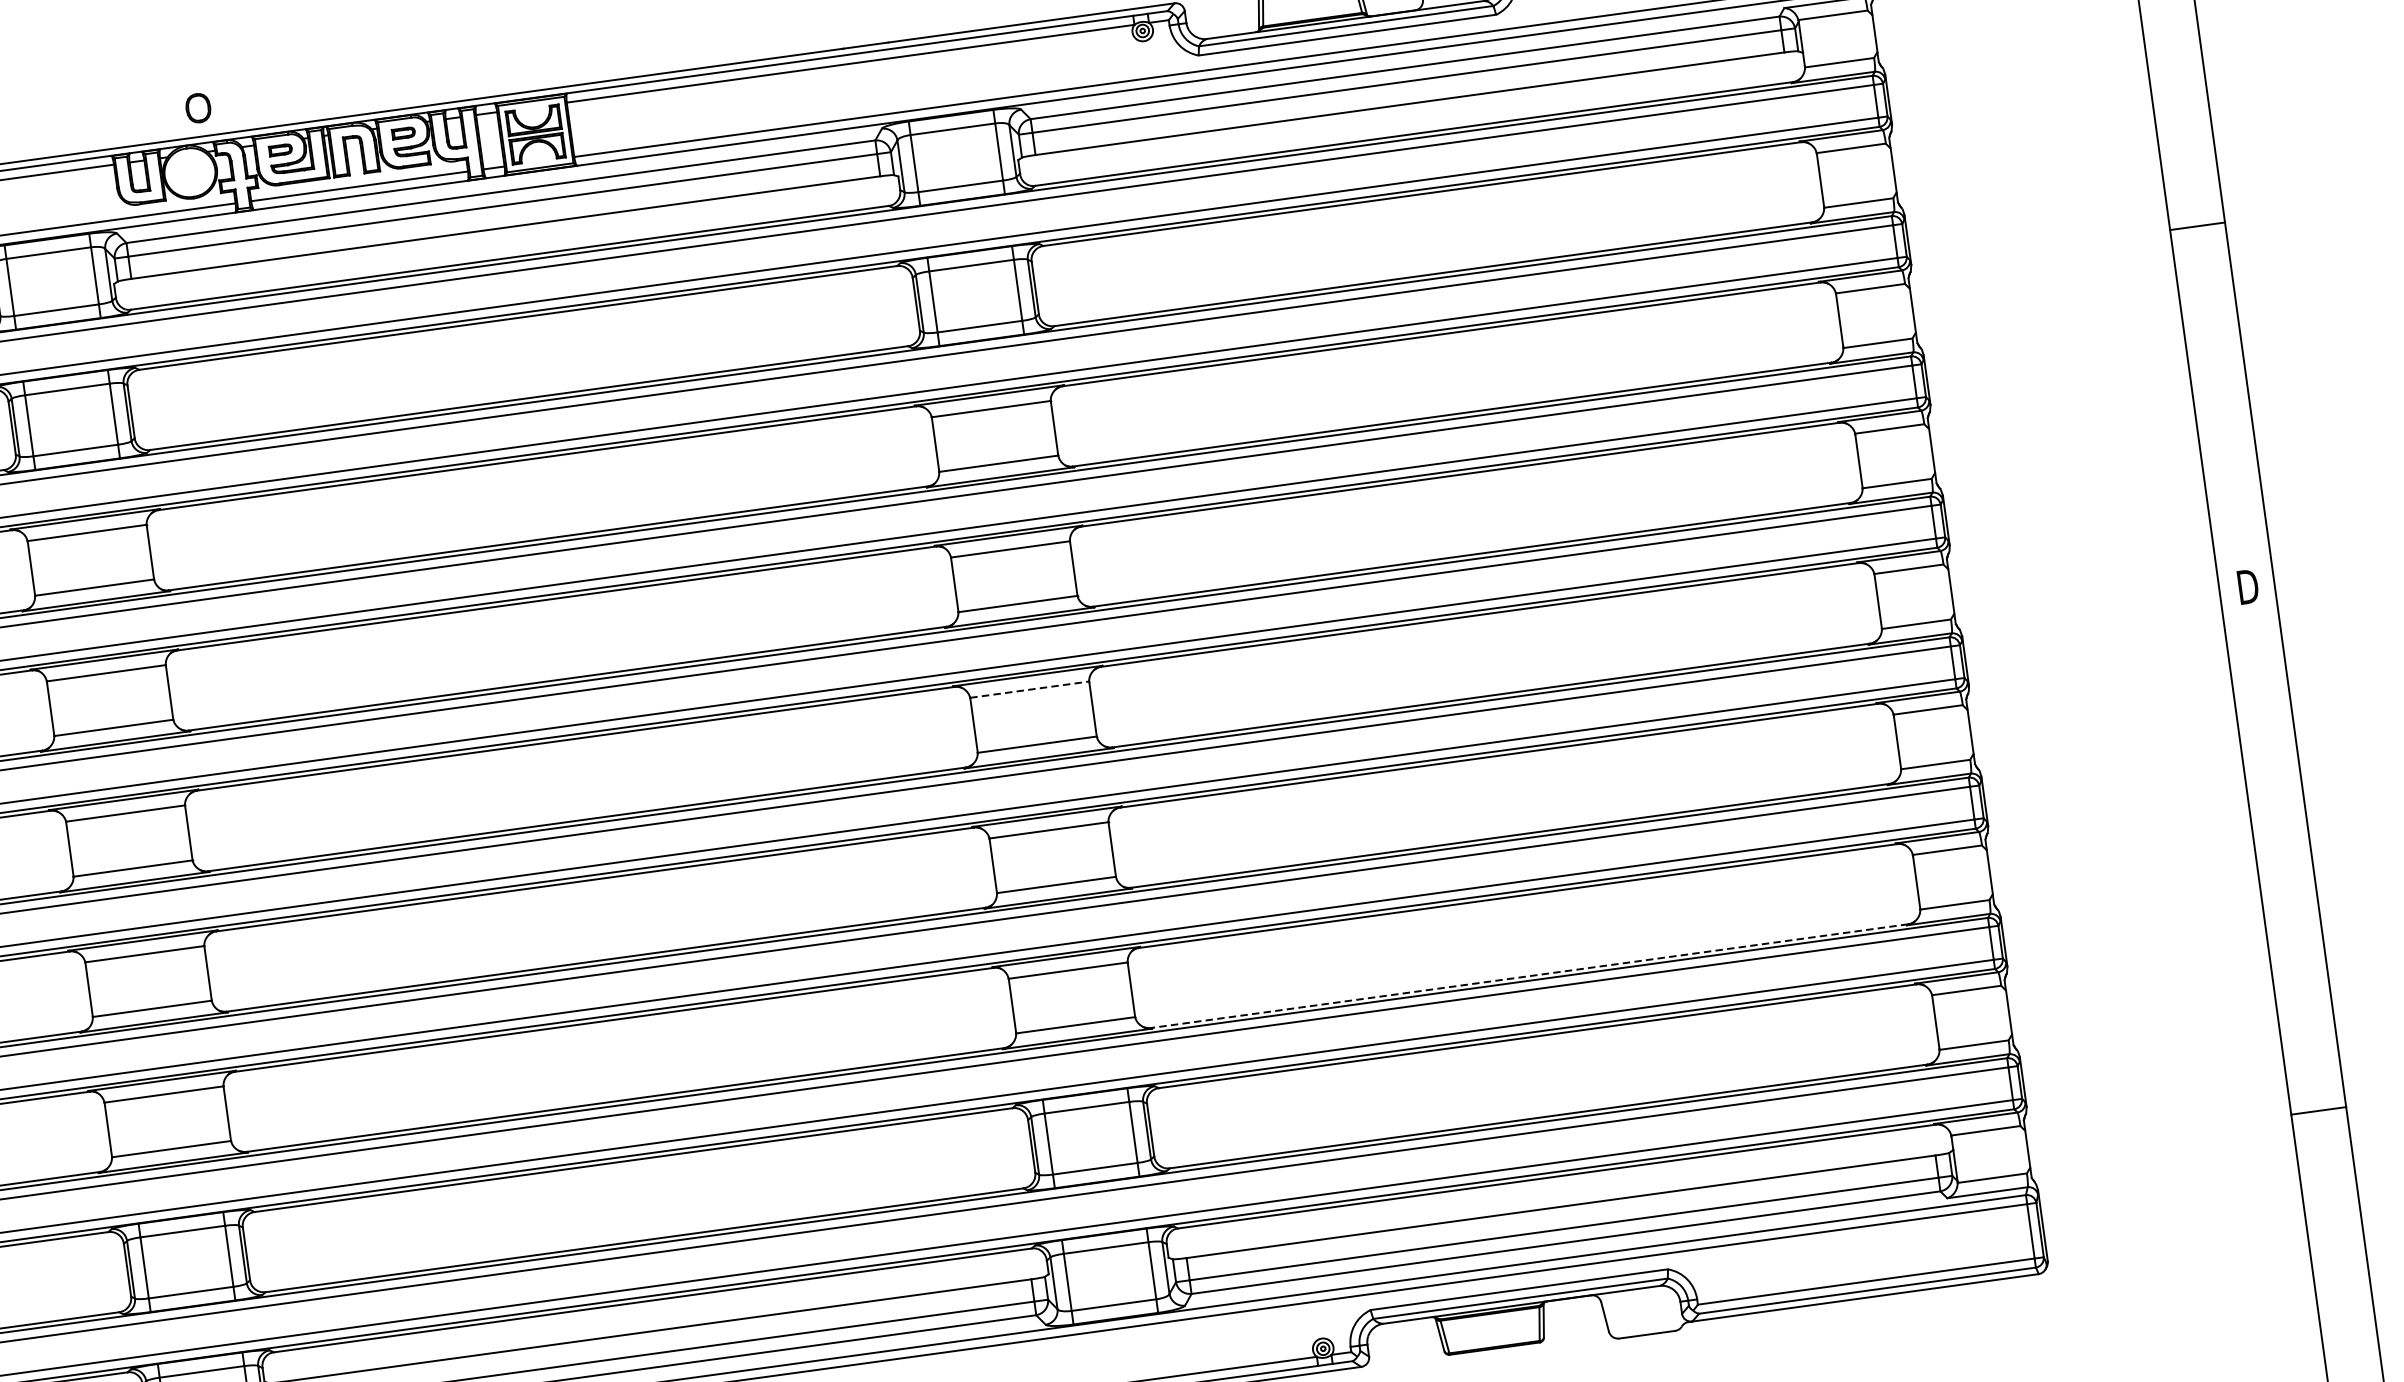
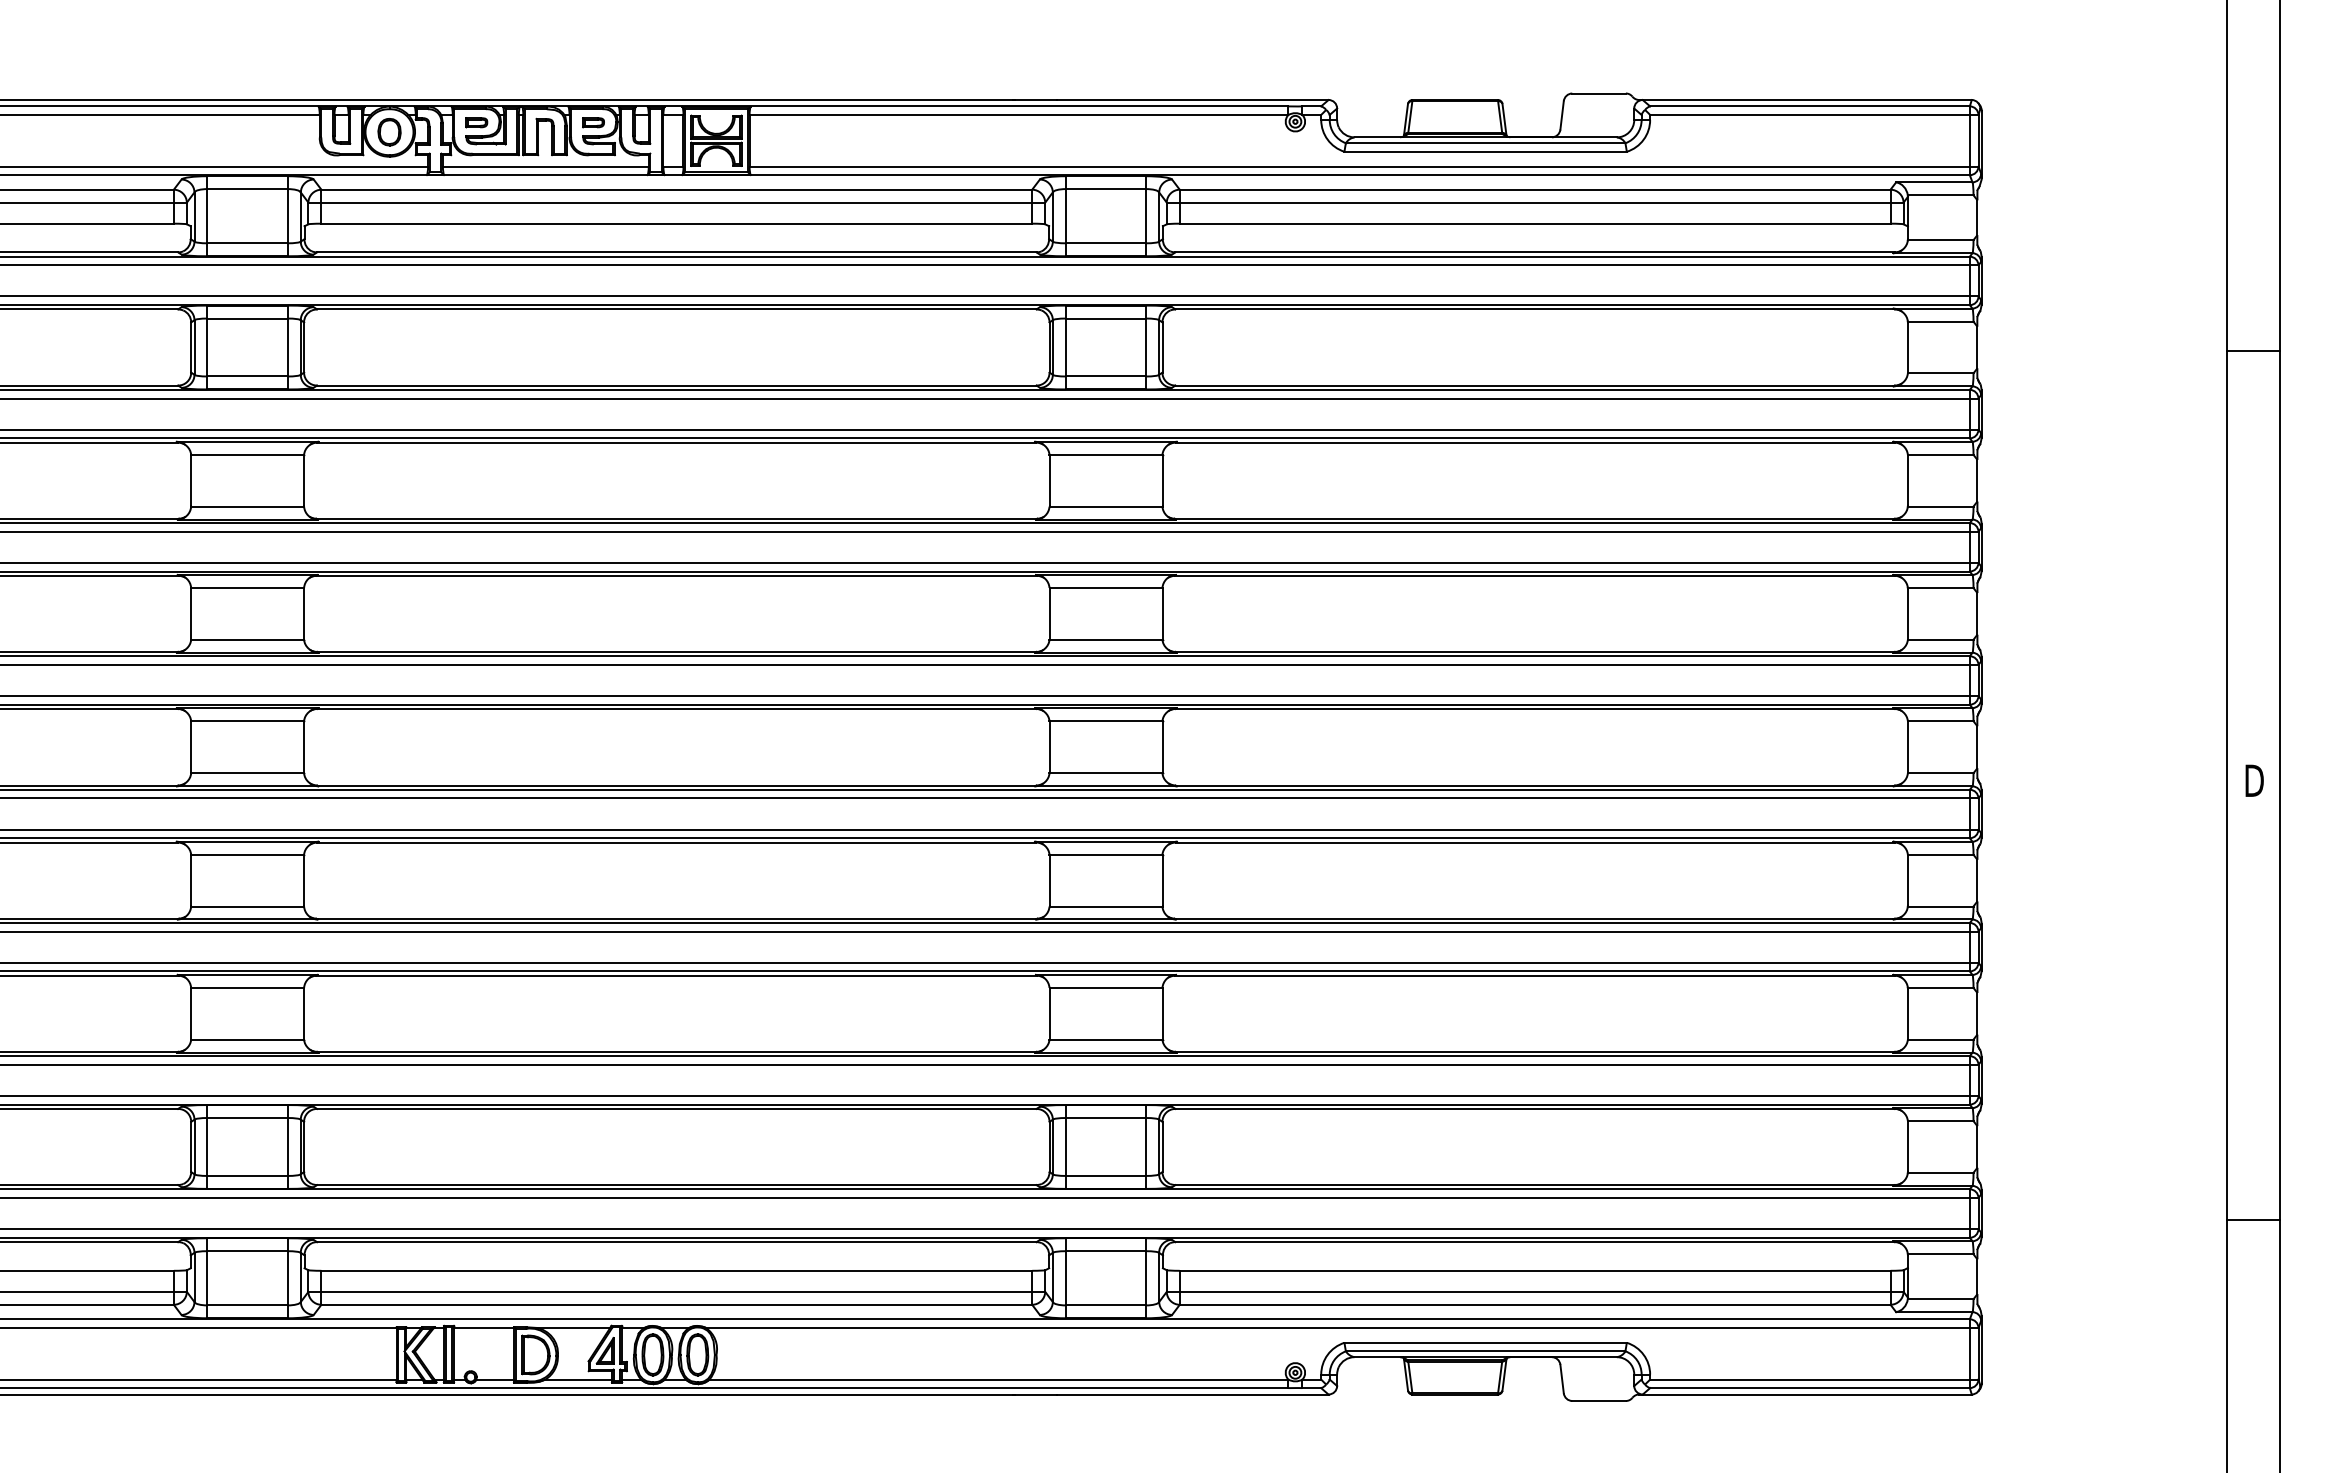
part: (198, 108) -> (389, 132), moved
line: (2197, 226) -> (2253, 351), moved
line: (1030, 690) -> (1106, 721), dashed -> solid
line: (1529, 975) -> (1535, 1051), dashed -> solid
line: (2318, 1111) -> (2253, 1220), moved

